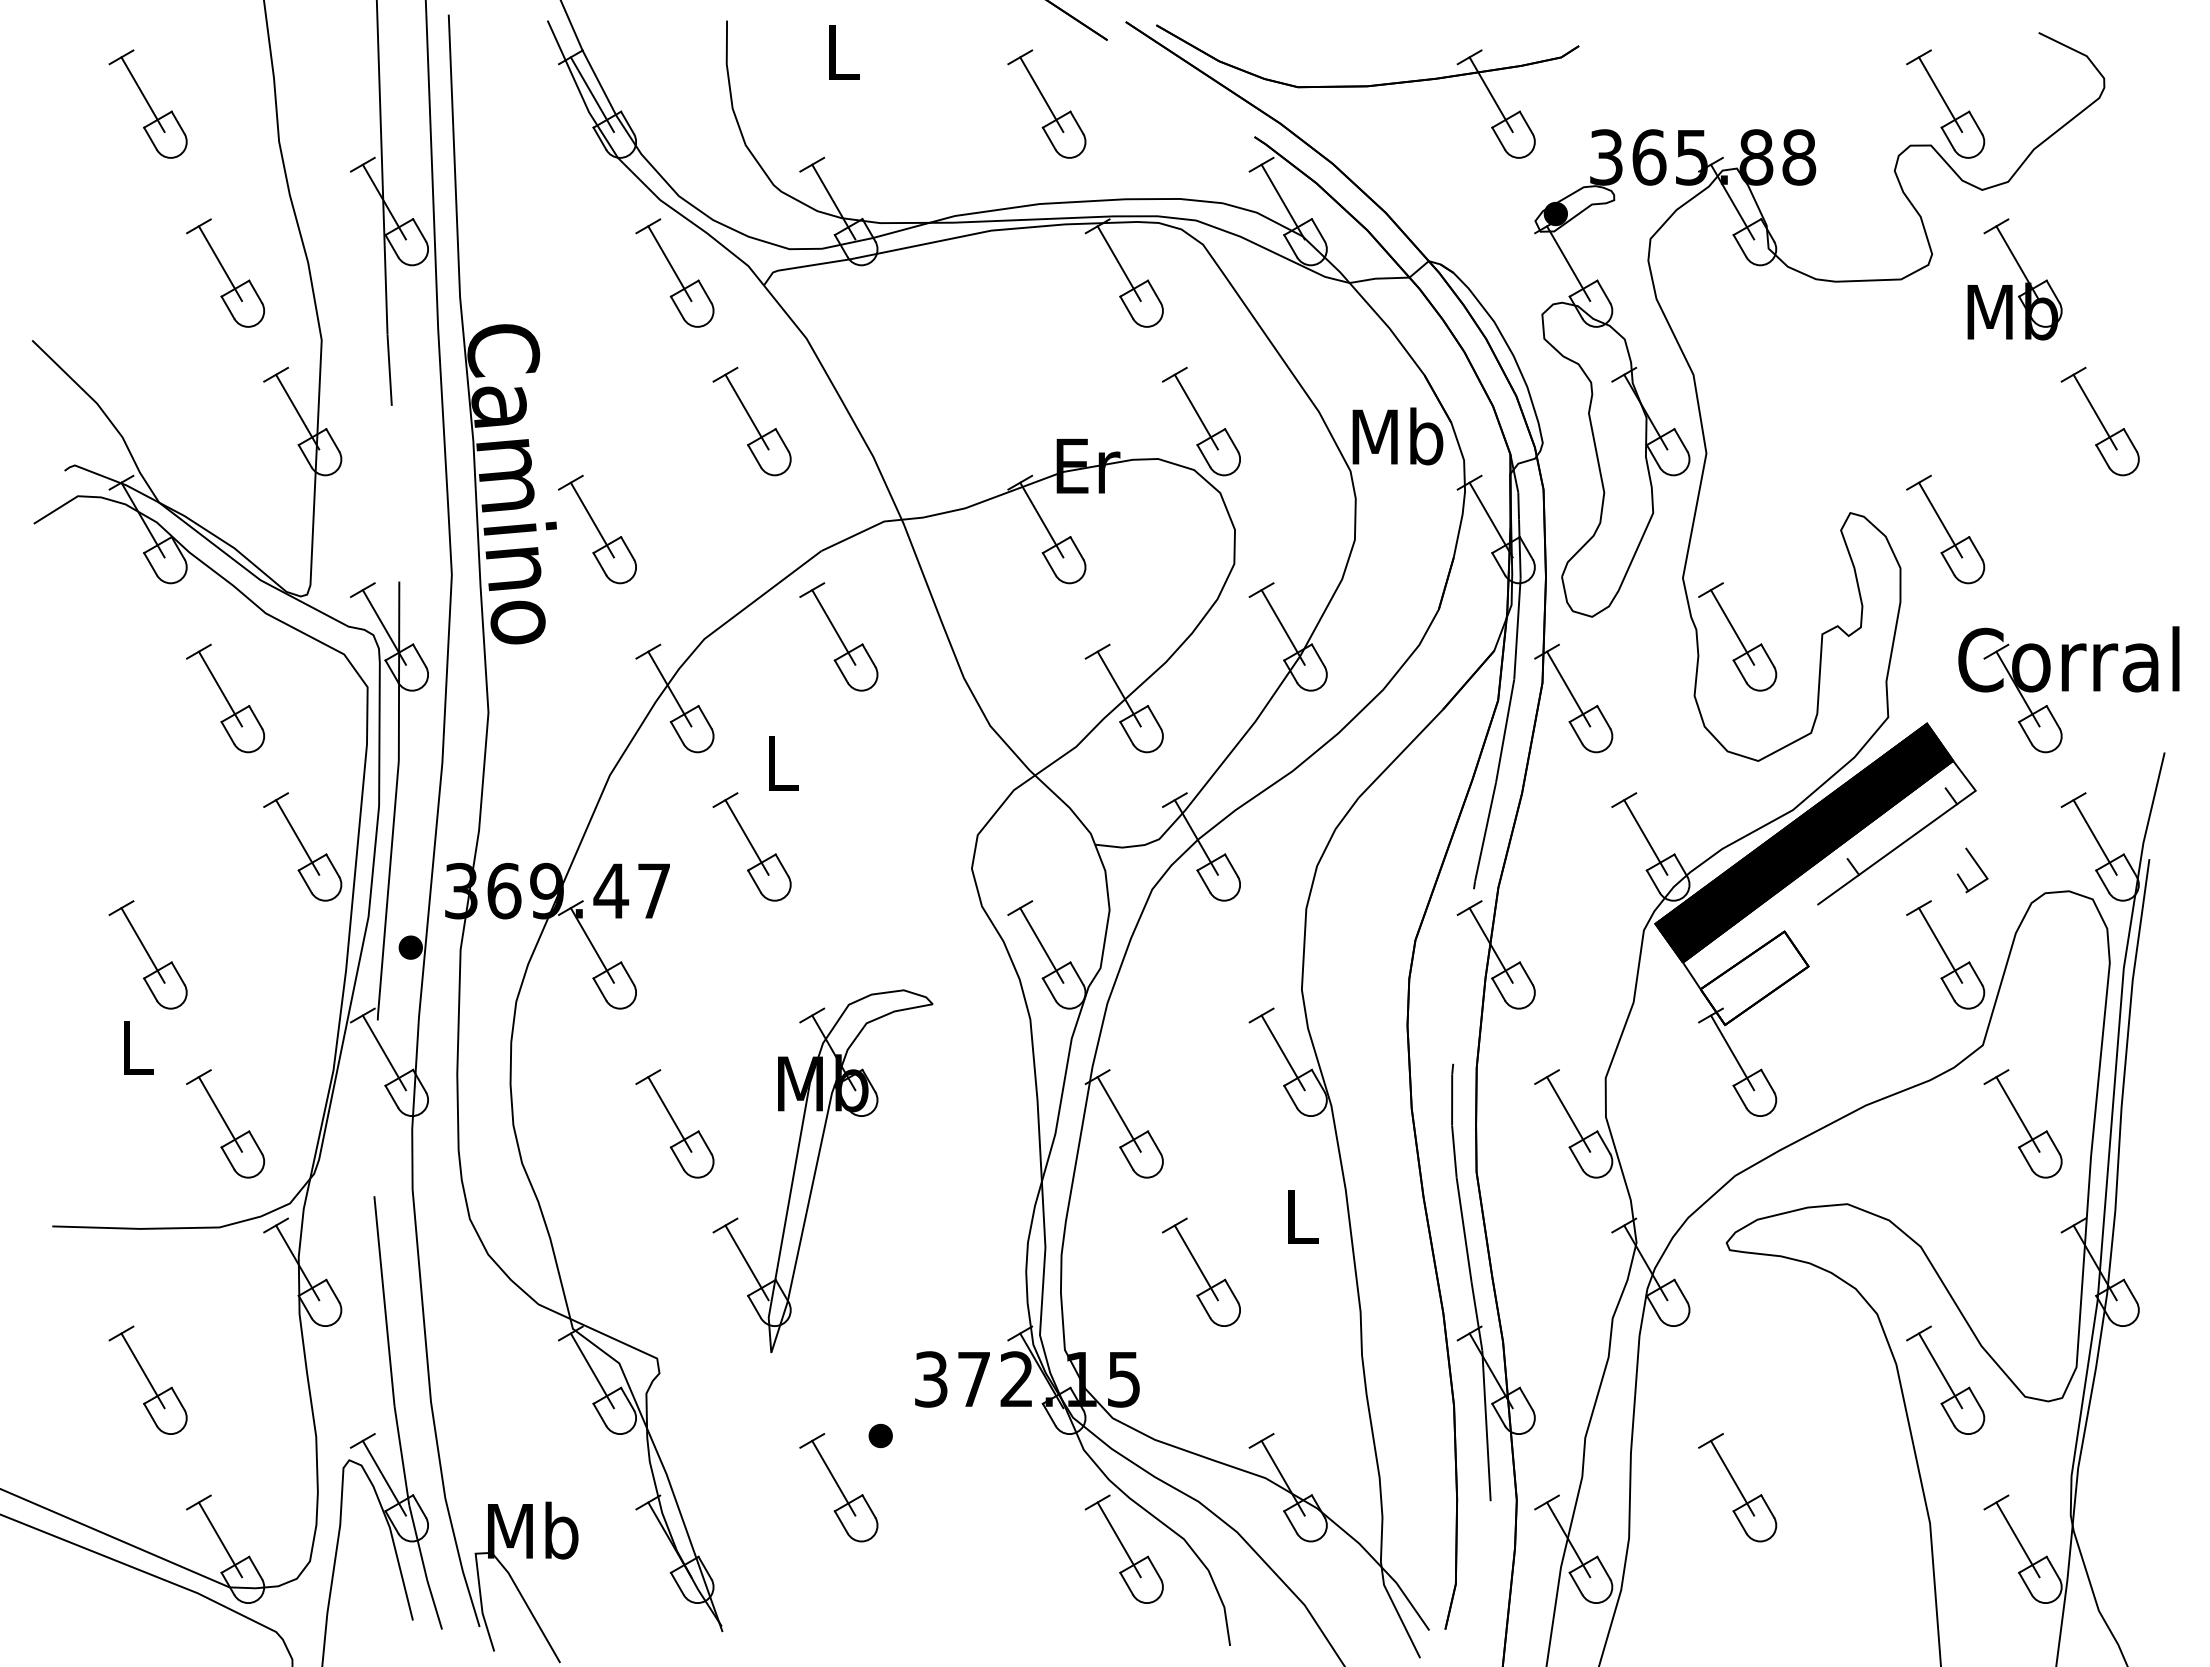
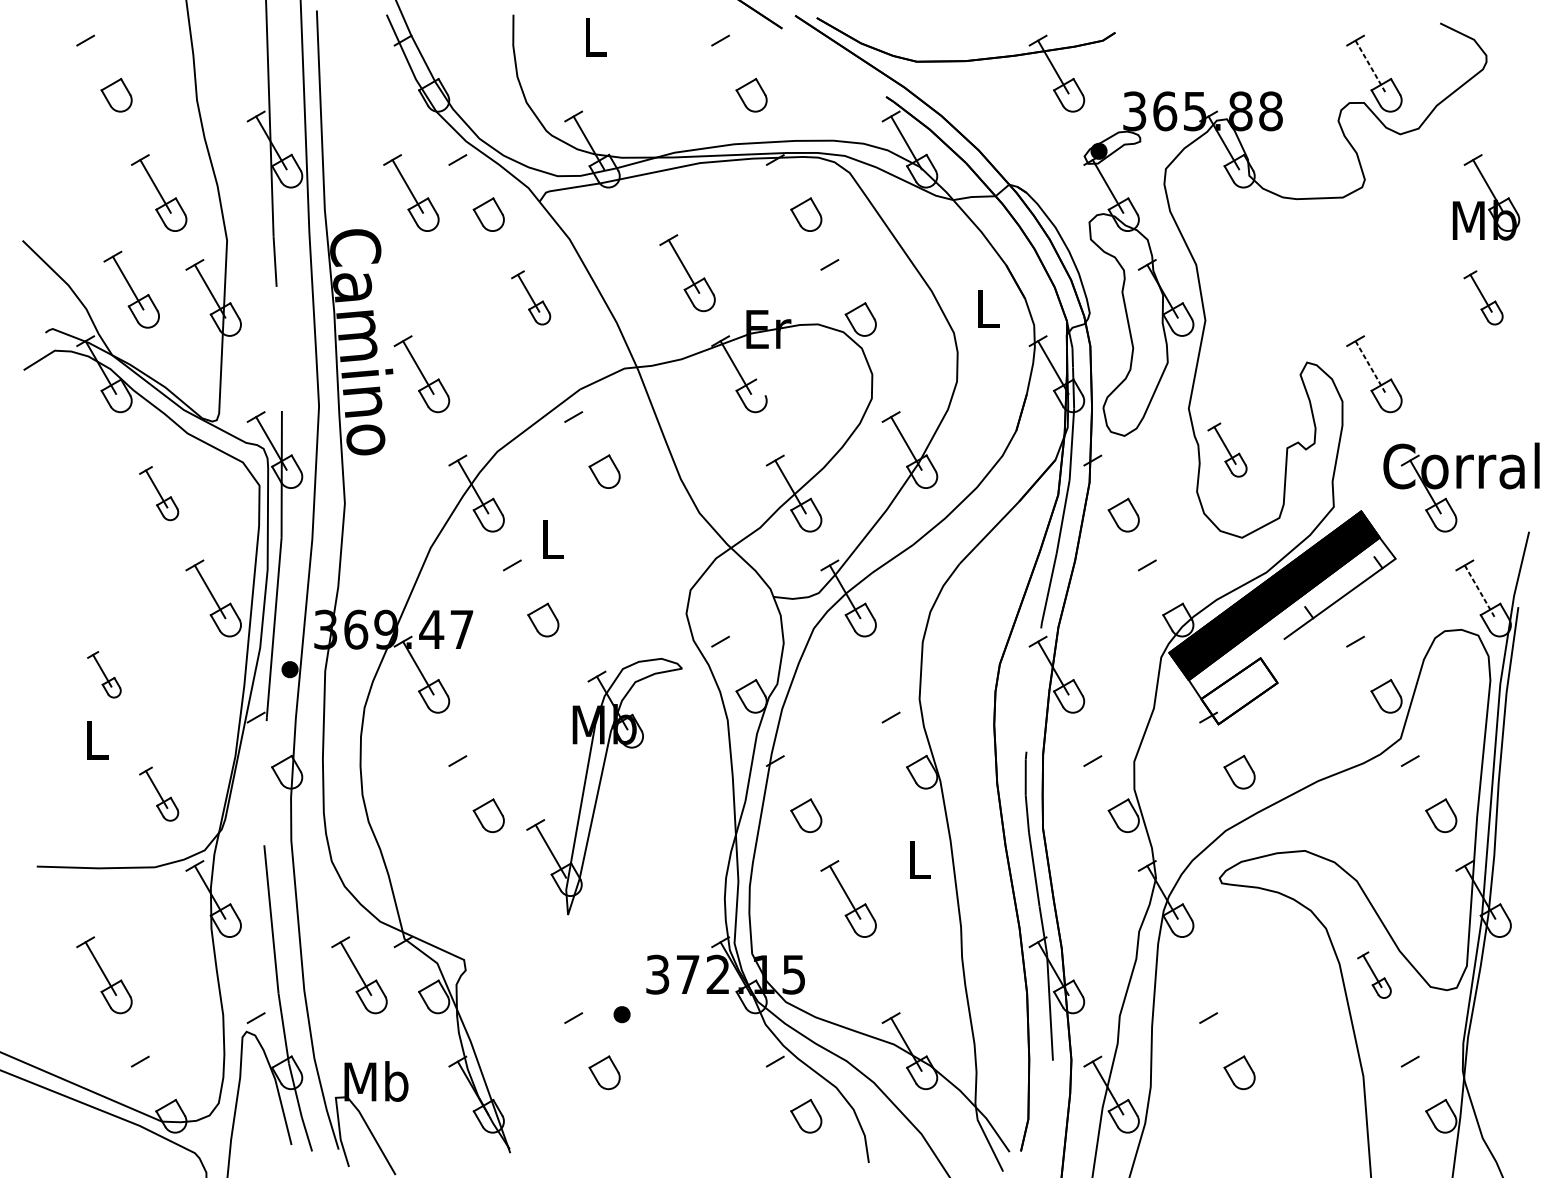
line: (142, 94) -> (100, 66), removed
line: (591, 94) -> (417, 66), removed
line: (1041, 94) -> (735, 66), removed
line: (1940, 95) -> (1370, 67), solid -> dashed
line: (669, 263) -> (472, 186), removed
line: (1118, 263) -> (790, 186), removed
part: (582, 272) -> (411, 192), added
part: (2012, 285) -> (1484, 201), moved
part: (973, 386) -> (687, 273), added
part: (186, 409) -> (131, 289), added
line: (1195, 411) -> (844, 290), removed
part: (751, 421) -> (530, 297), size x0.7
part: (2099, 421) -> (1483, 297), size x0.7
text: (1397, 436) -> (987, 308), Mb -> L
line: (1940, 520) -> (1370, 367), solid -> dashed
line: (1076, 548) -> (760, 387), removed
line: (833, 627) -> (588, 443), removed
part: (1737, 636) -> (1227, 449), size x0.7
line: (1568, 688) -> (1107, 486), removed
part: (225, 698) -> (159, 493), size x0.7
line: (746, 837) -> (527, 591), removed
line: (1645, 837) -> (1162, 591), removed
line: (2095, 837) -> (1480, 591), solid -> dashed
part: (1977, 866) -> (1396, 612), removed
line: (1041, 945) -> (735, 668), removed
line: (1940, 945) -> (1370, 668), removed
part: (147, 954) -> (104, 674), size x0.6
line: (383, 1052) -> (270, 743), removed
line: (1282, 1052) -> (905, 743), removed
line: (1732, 1052) -> (1223, 743), removed
line: (669, 1114) -> (472, 787), removed
line: (1118, 1114) -> (790, 787), removed
line: (1568, 1114) -> (1107, 787), removed
line: (2017, 1114) -> (1425, 787), removed
part: (225, 1123) -> (159, 793), size x0.7
part: (822, 1171) -> (604, 786), moved
line: (591, 1370) -> (417, 968), removed
part: (508, 1379) -> (359, 974), added
part: (1945, 1379) -> (1374, 974), size x0.6
line: (383, 1477) -> (270, 1043), removed
line: (833, 1477) -> (588, 1043), removed
line: (1732, 1477) -> (1223, 1043), removed
line: (220, 1539) -> (155, 1087), removed
line: (1118, 1539) -> (790, 1087), removed
line: (2017, 1539) -> (1425, 1087), removed

